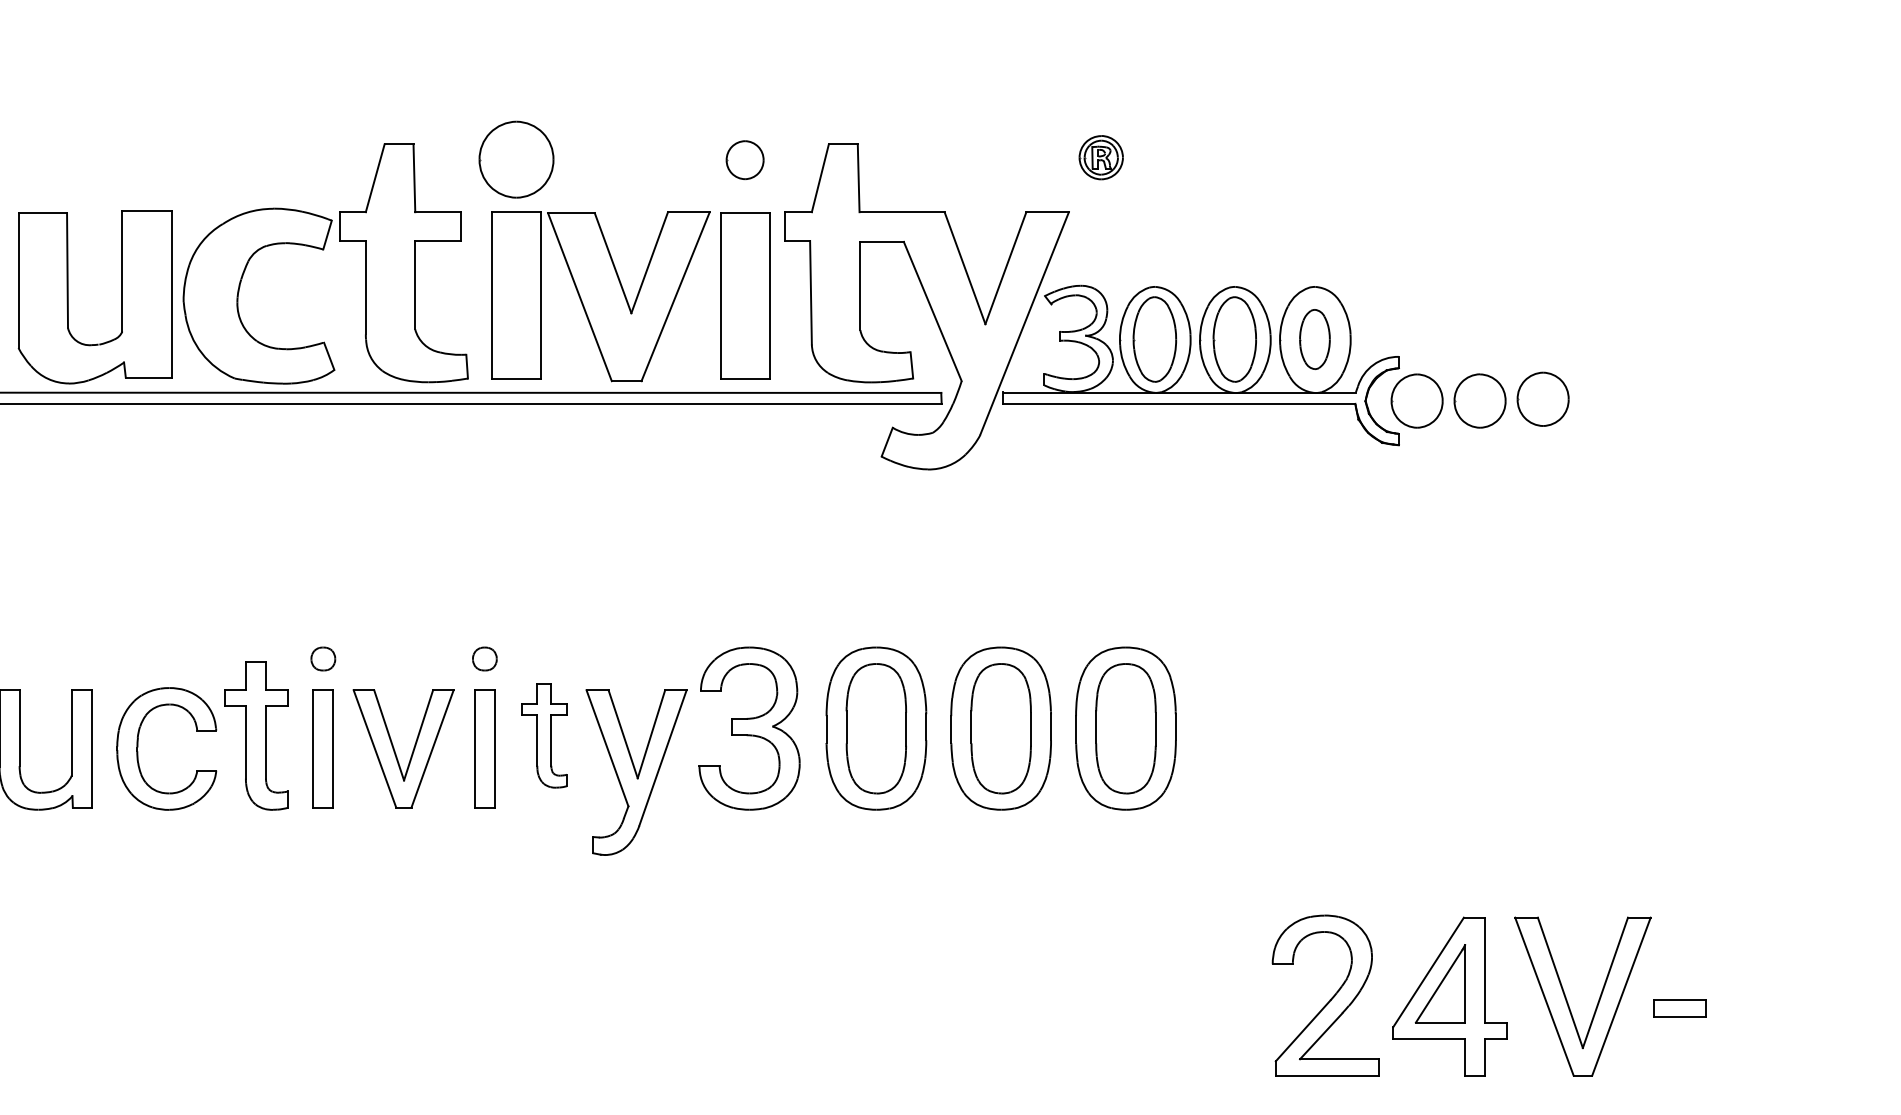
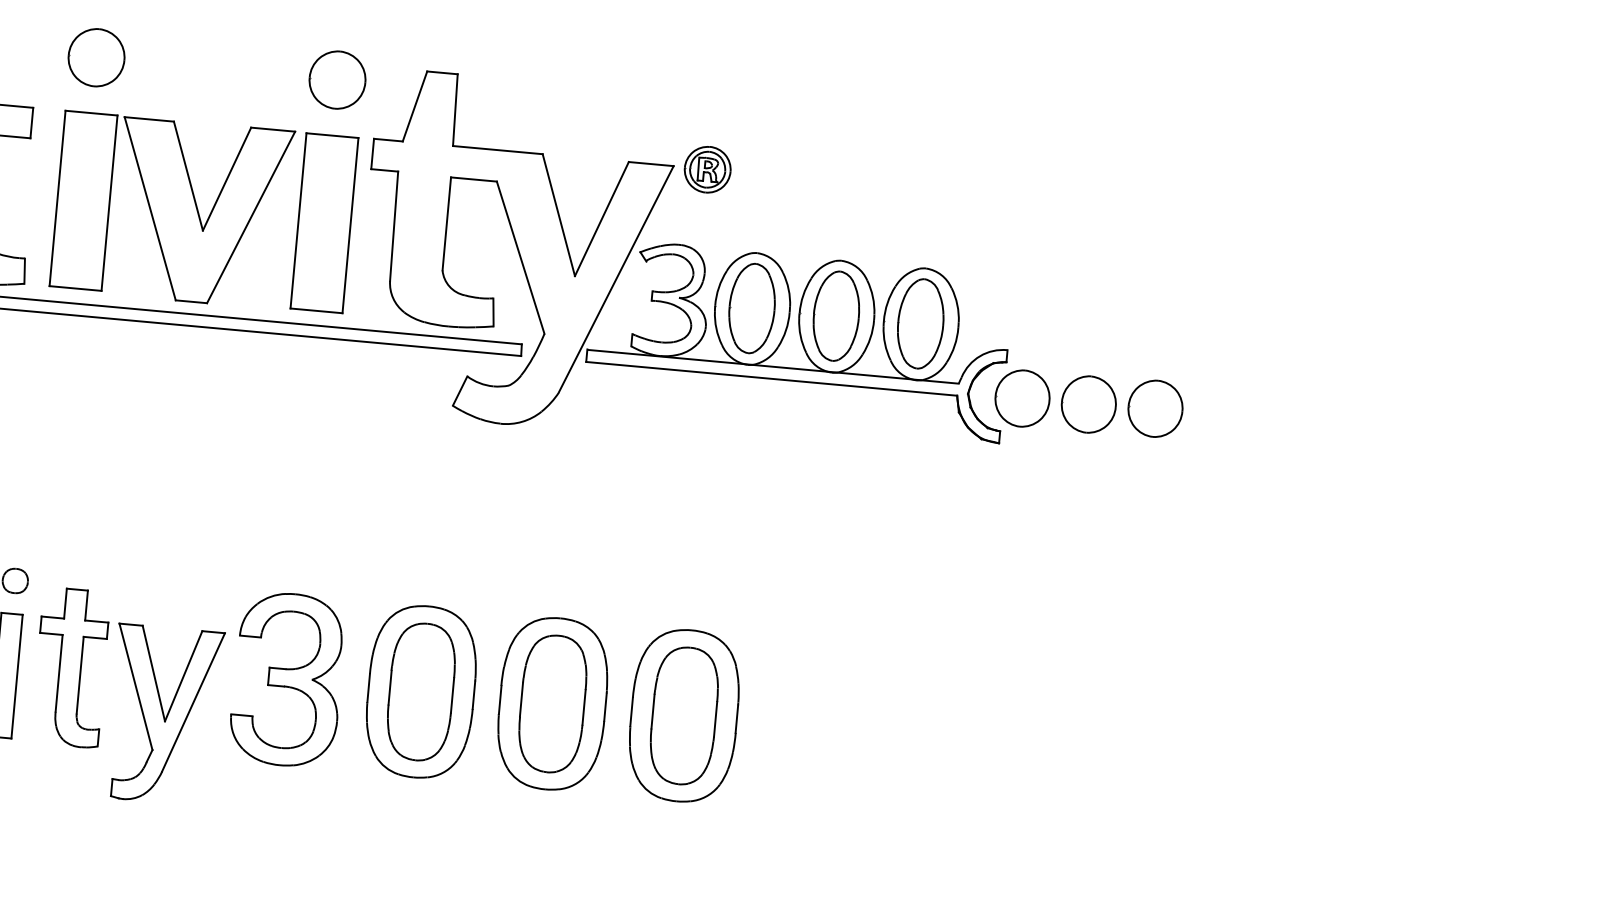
part: (1100, 157) -> (706, 169), moved
part: (516, 159) -> (96, 57), size x0.71
part: (744, 160) -> (336, 80), size x1.43
part: (1314, 339) -> (920, 323), size x1.43
part: (544, 735) -> (70, 667), size x1.43

